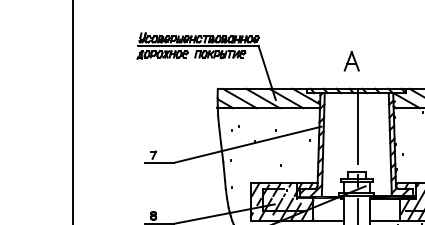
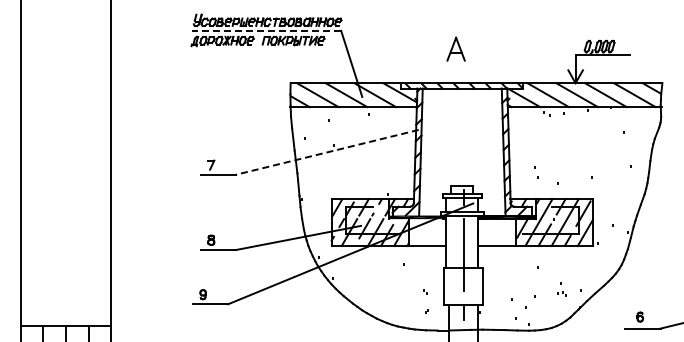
line: (198, 46) -> (266, 30), solid -> dashed
line: (357, 126) -> (463, 129), removed
line: (246, 144) -> (326, 152), solid -> dashed

